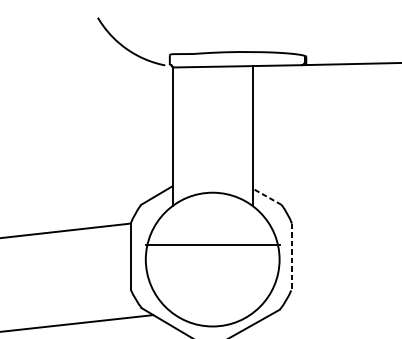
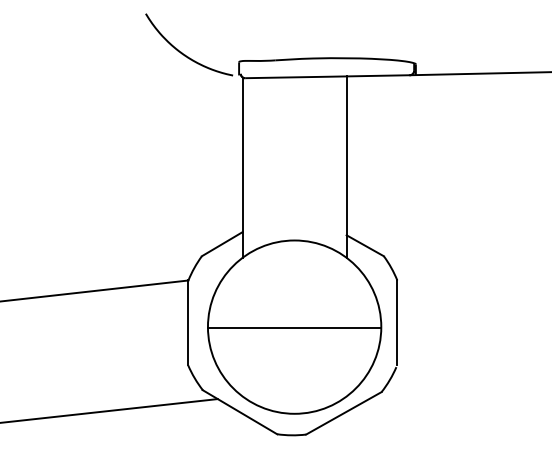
line: (266, 196) -> (364, 245), dashed -> solid
line: (212, 244) -> (294, 327), moved
line: (292, 256) -> (397, 322), dashed -> solid

